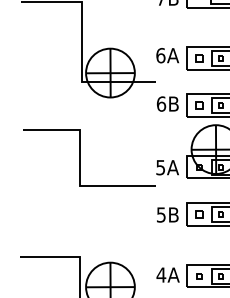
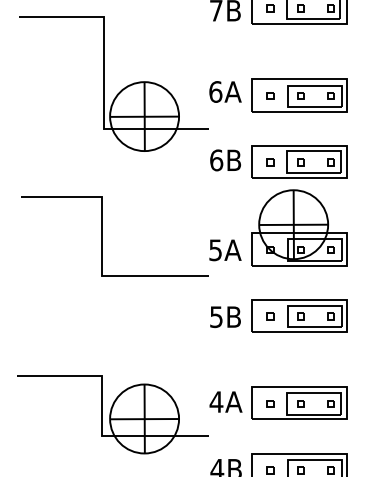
part: (199, 58) -> (270, 95), size x0.62
part: (199, 105) -> (270, 162), size x0.62
part: (199, 214) -> (270, 316), size x0.62

